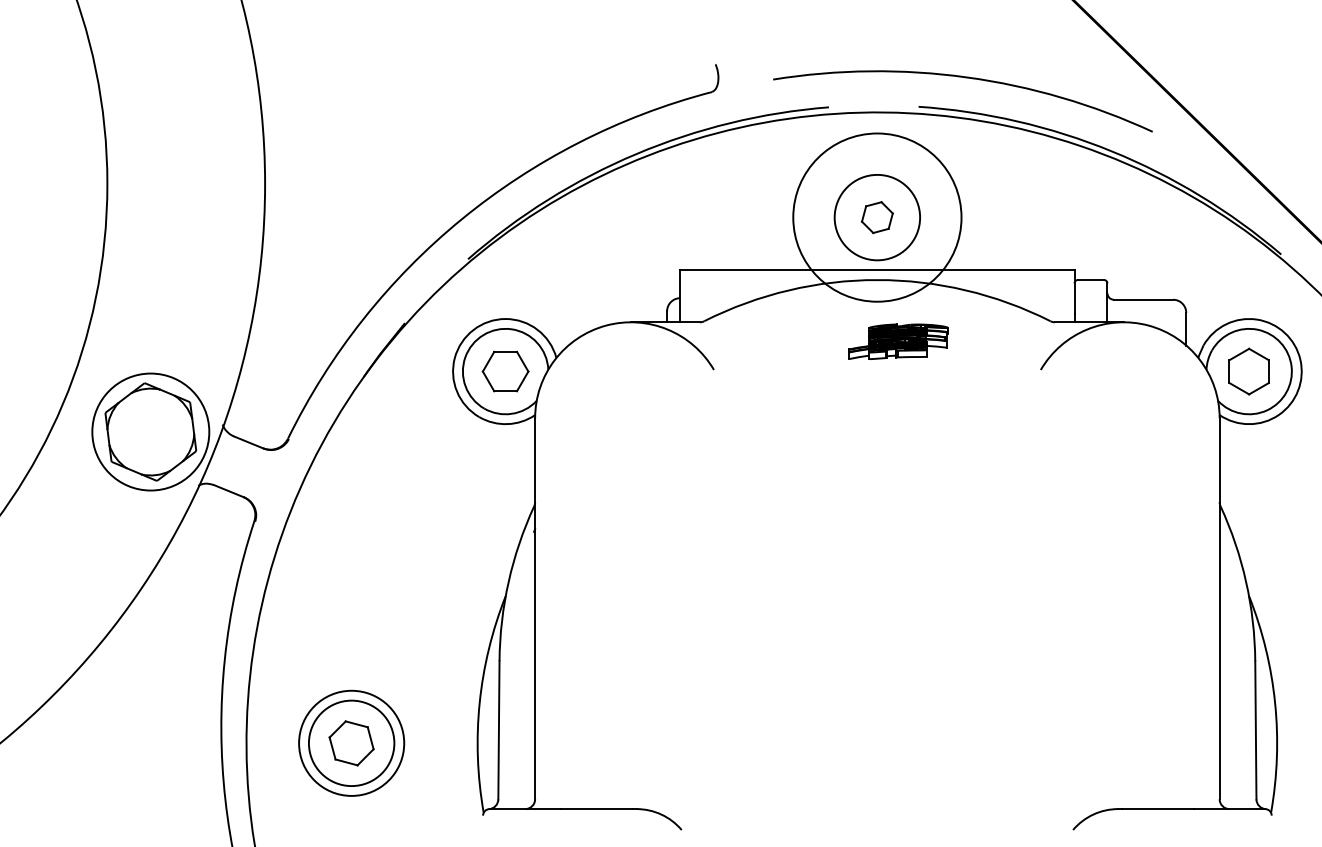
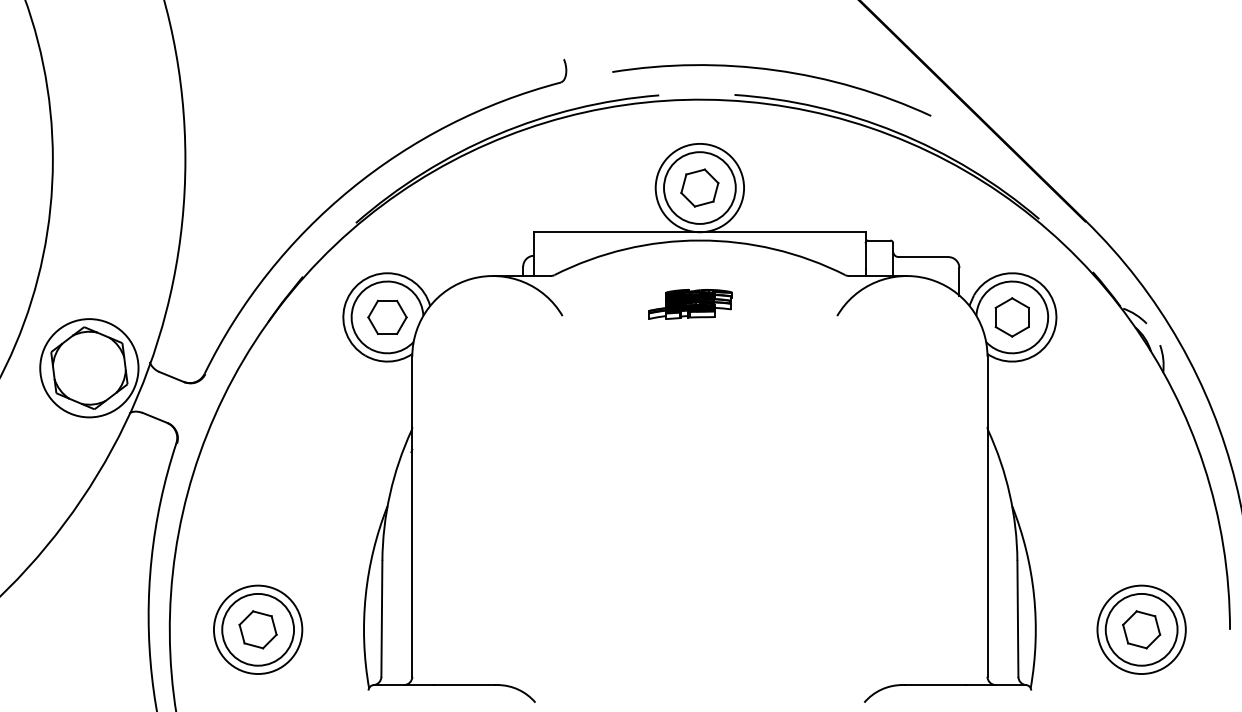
circle: (876, 216) -> (699, 187), size x0.62
part: (876, 216) -> (699, 187), size x1.43
part: (898, 341) -> (690, 304), moved

